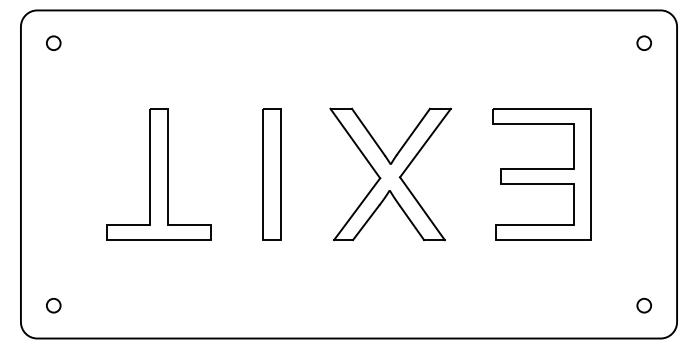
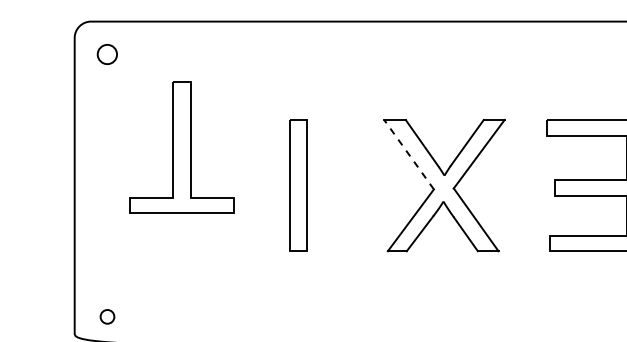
circle: (53, 42) -> (107, 53), size x1.4
line: (355, 143) -> (409, 154), solid -> dashed
part: (158, 174) -> (181, 147), moved
part: (271, 174) -> (298, 185), moved

